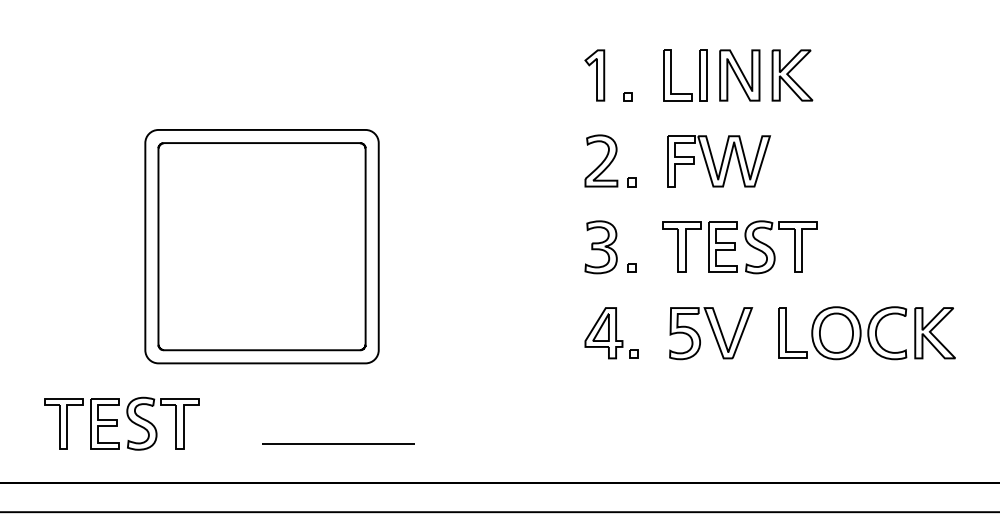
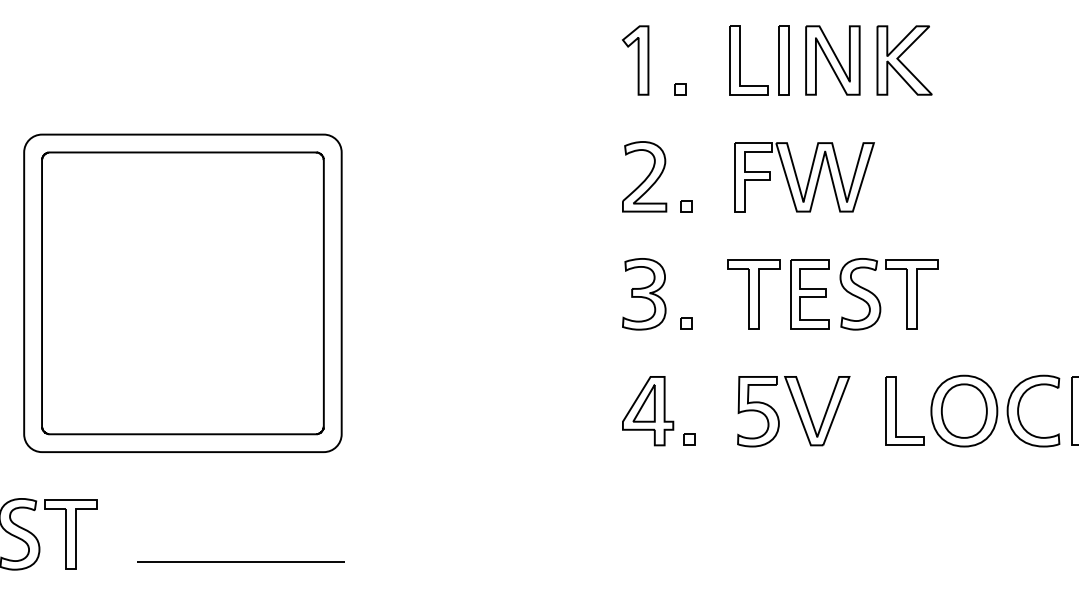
line: (338, 443) -> (240, 561), moved

